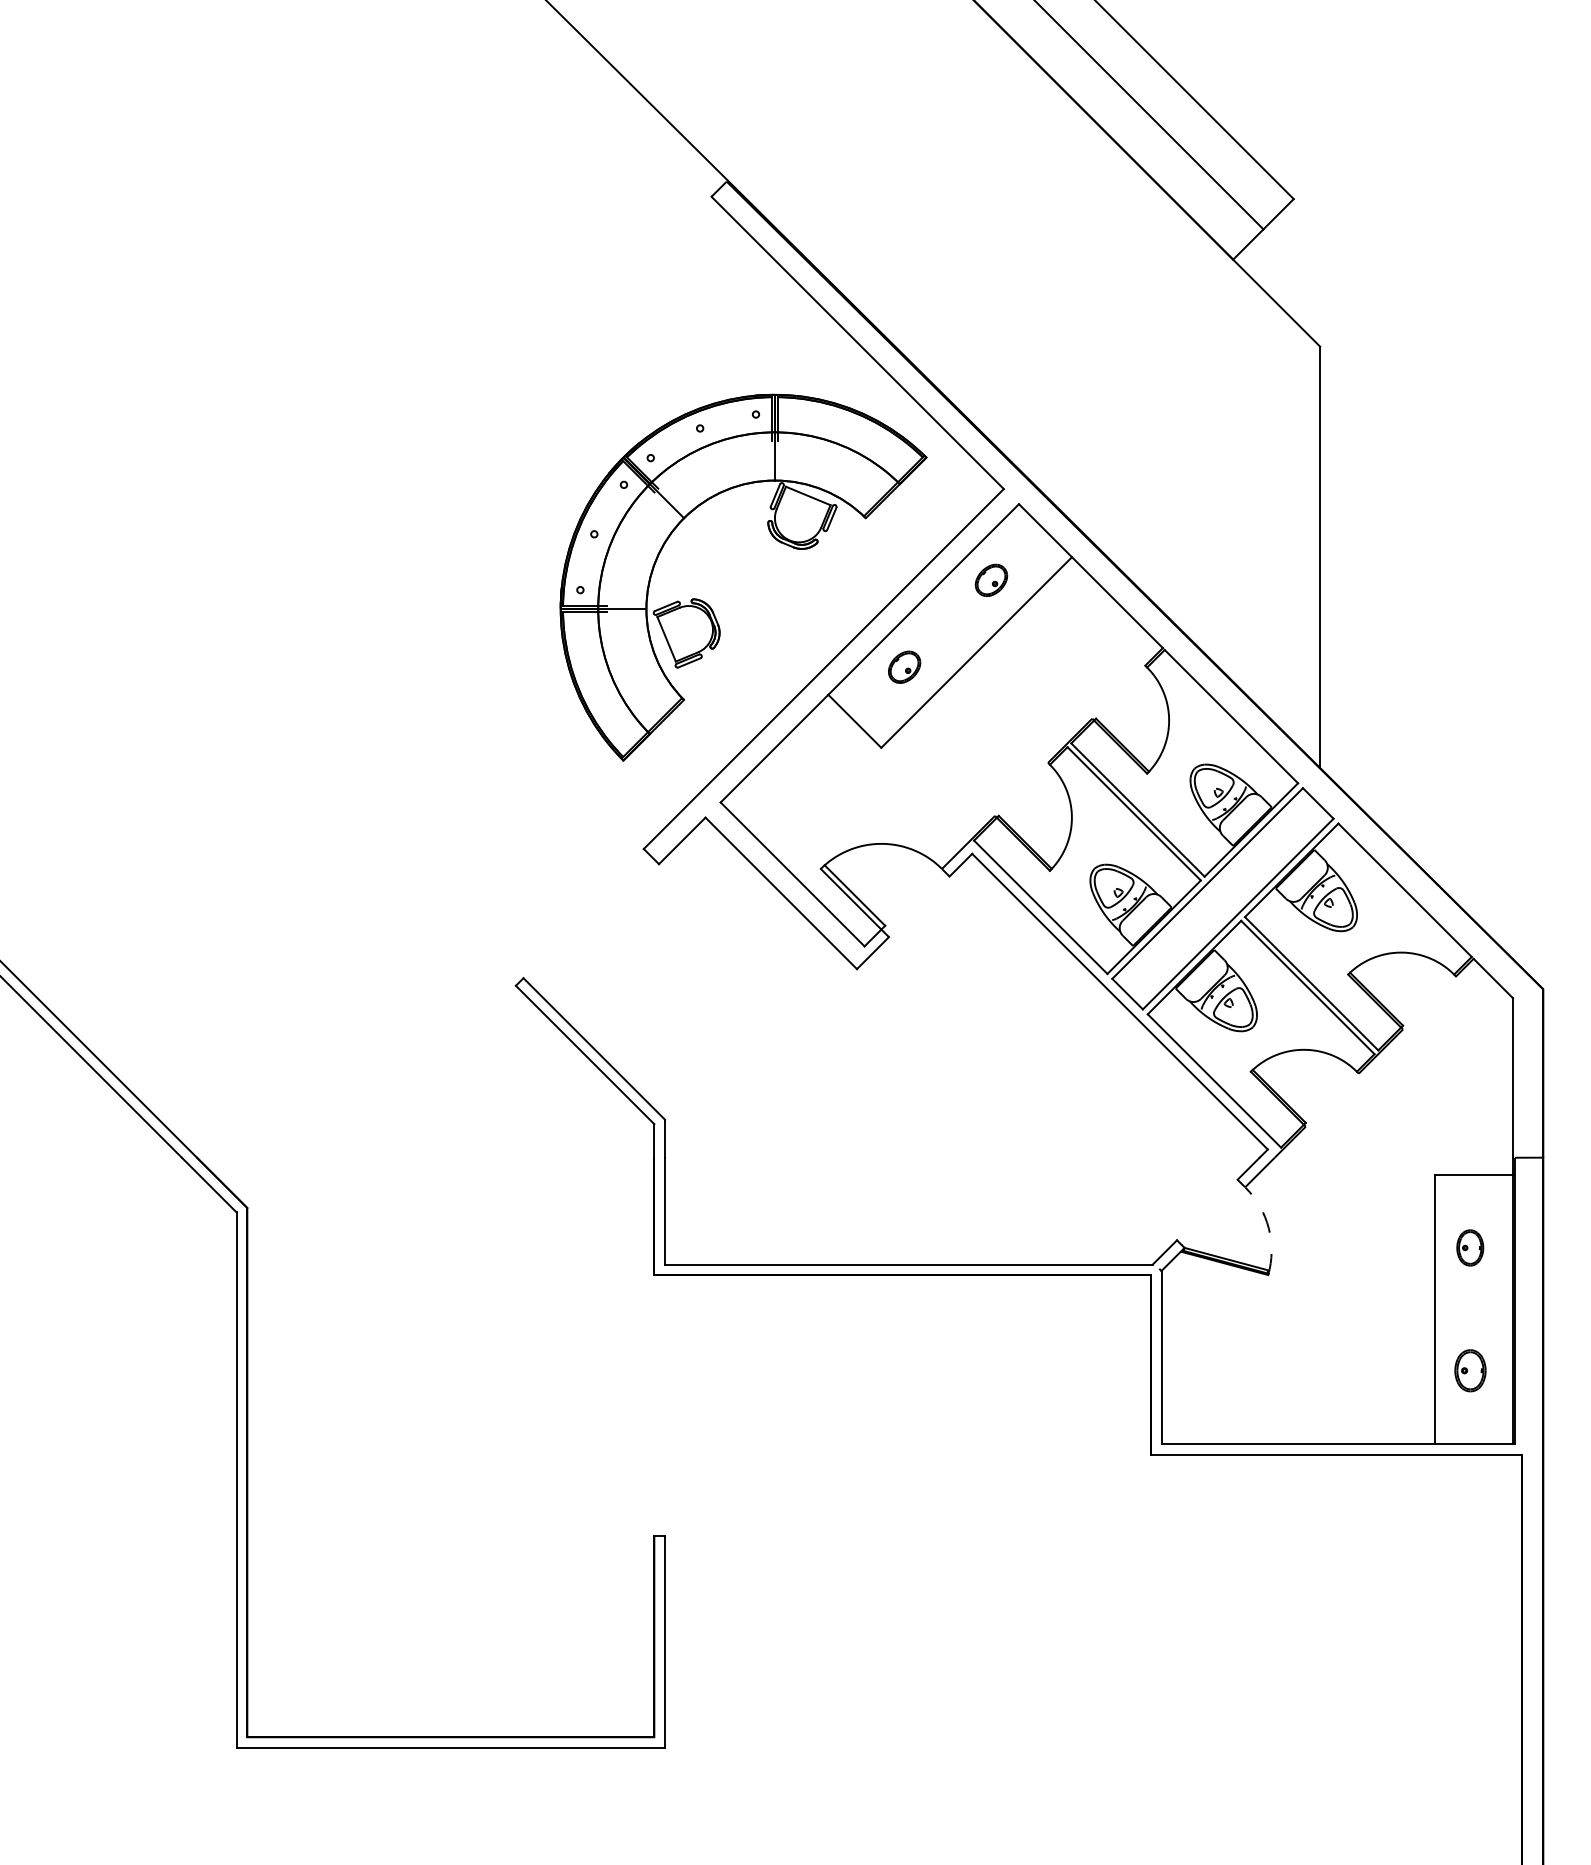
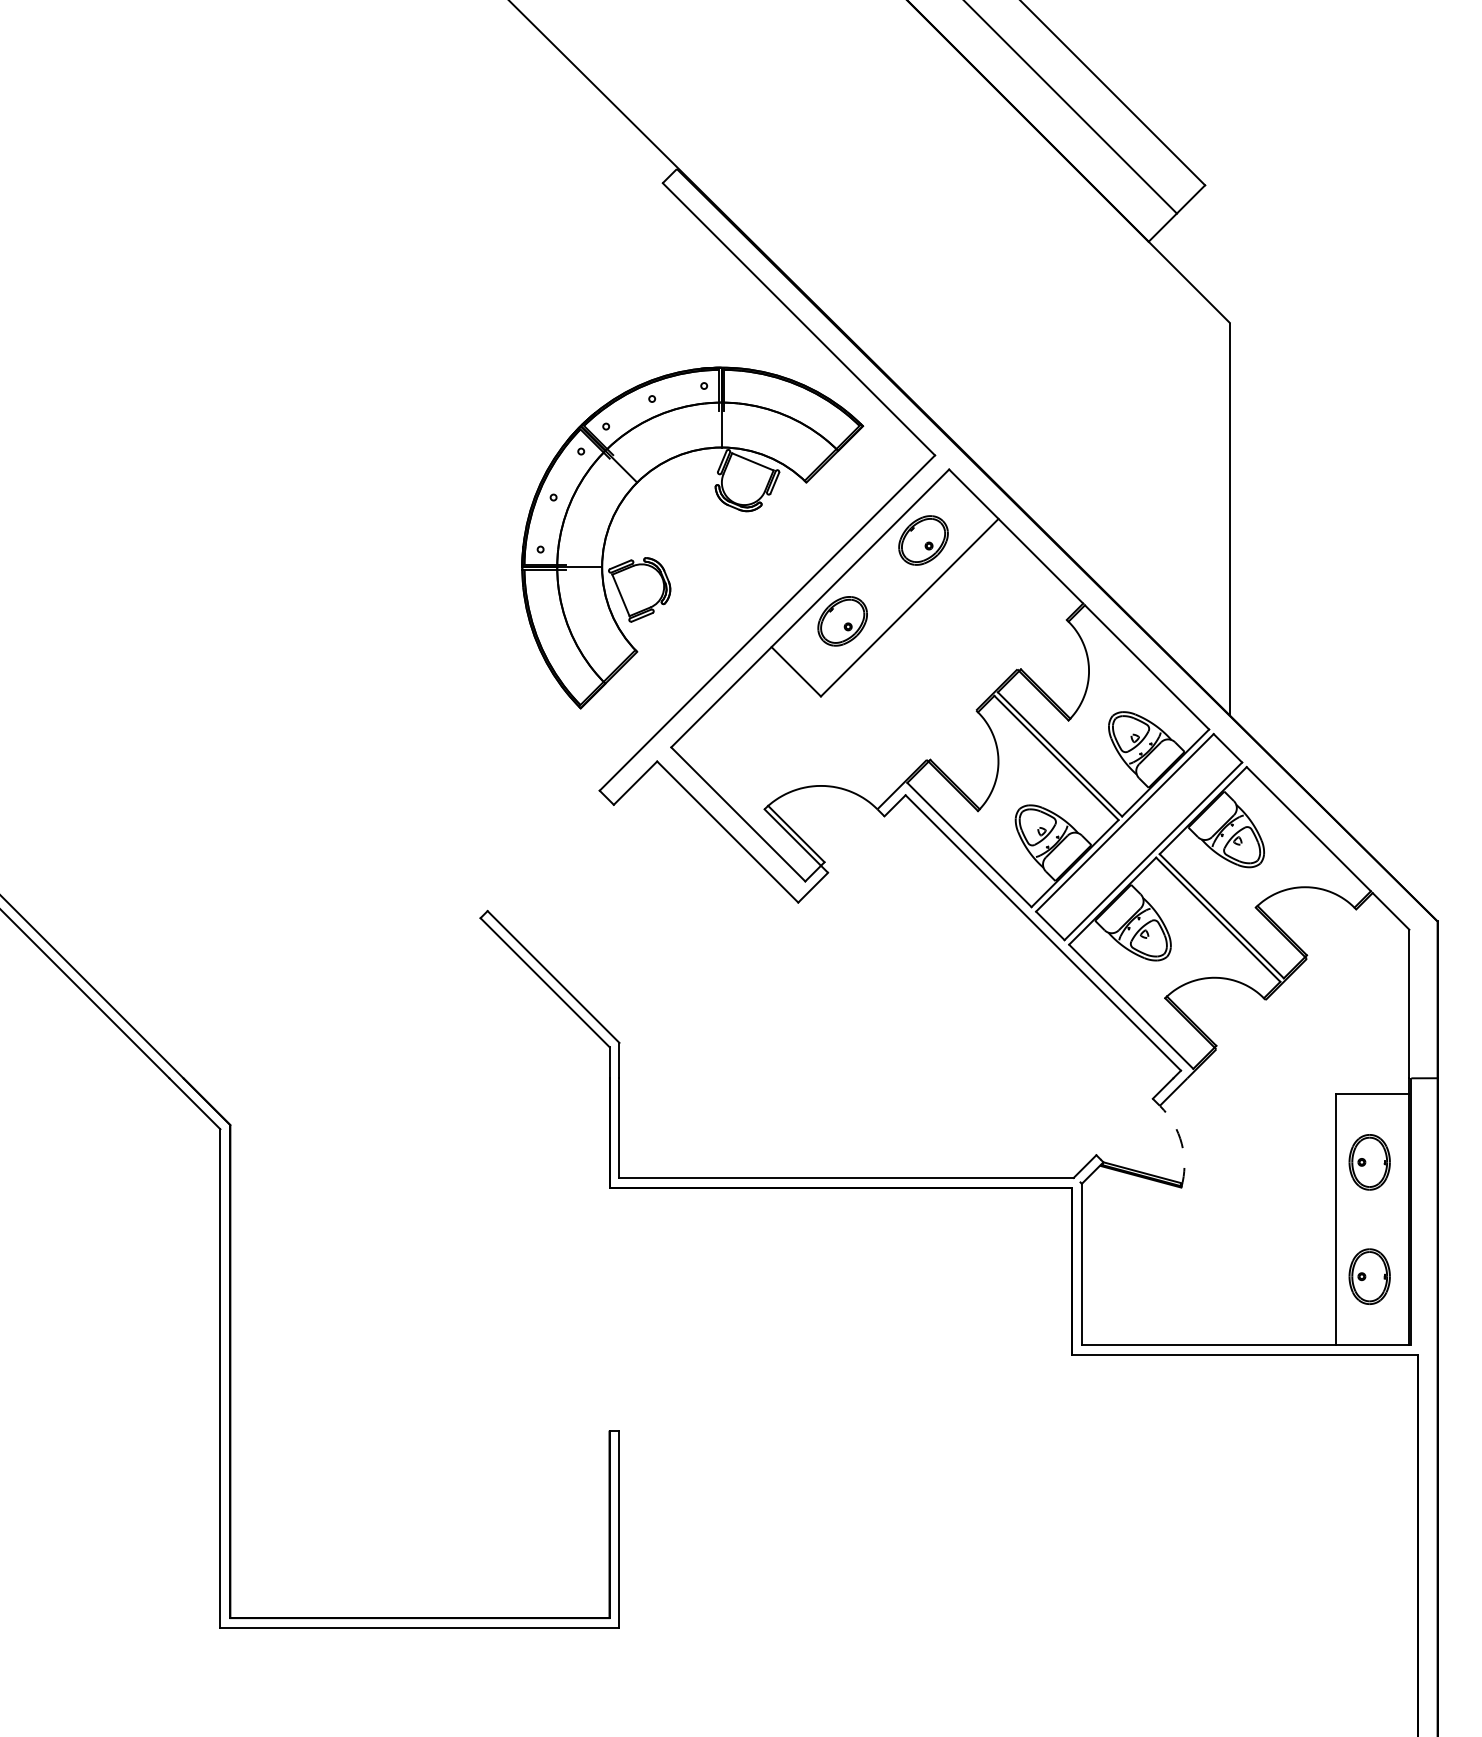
part: (991, 580) -> (923, 540), size x1.67
part: (904, 667) -> (842, 621), size x1.67
part: (1469, 1247) -> (1368, 1161), size x1.67
part: (1470, 1370) -> (1369, 1276), size x1.43

